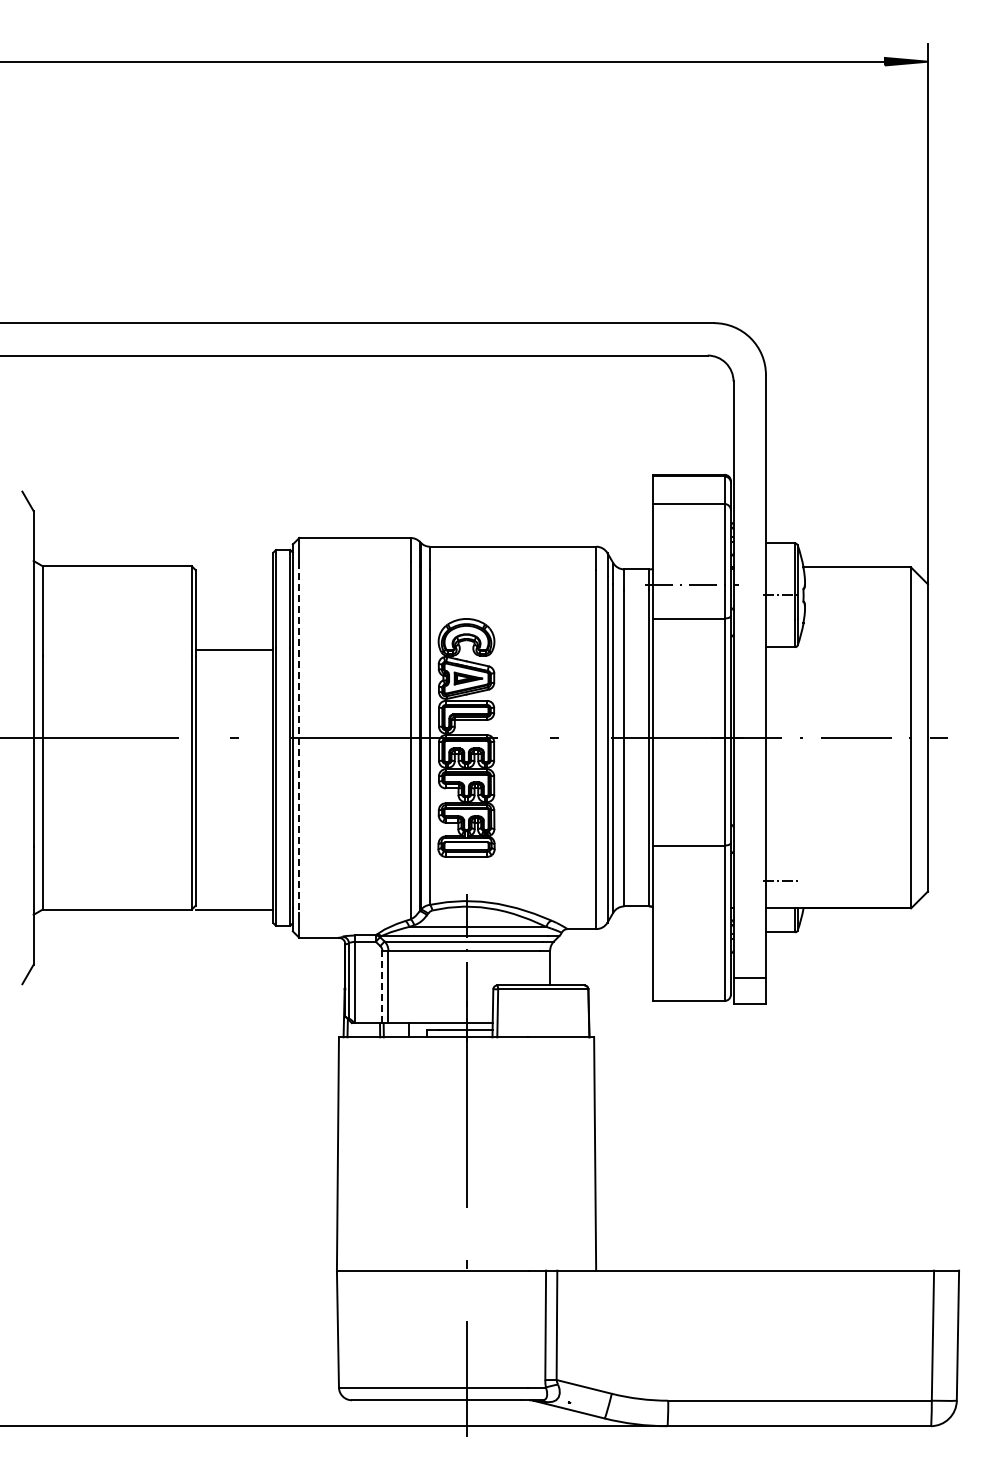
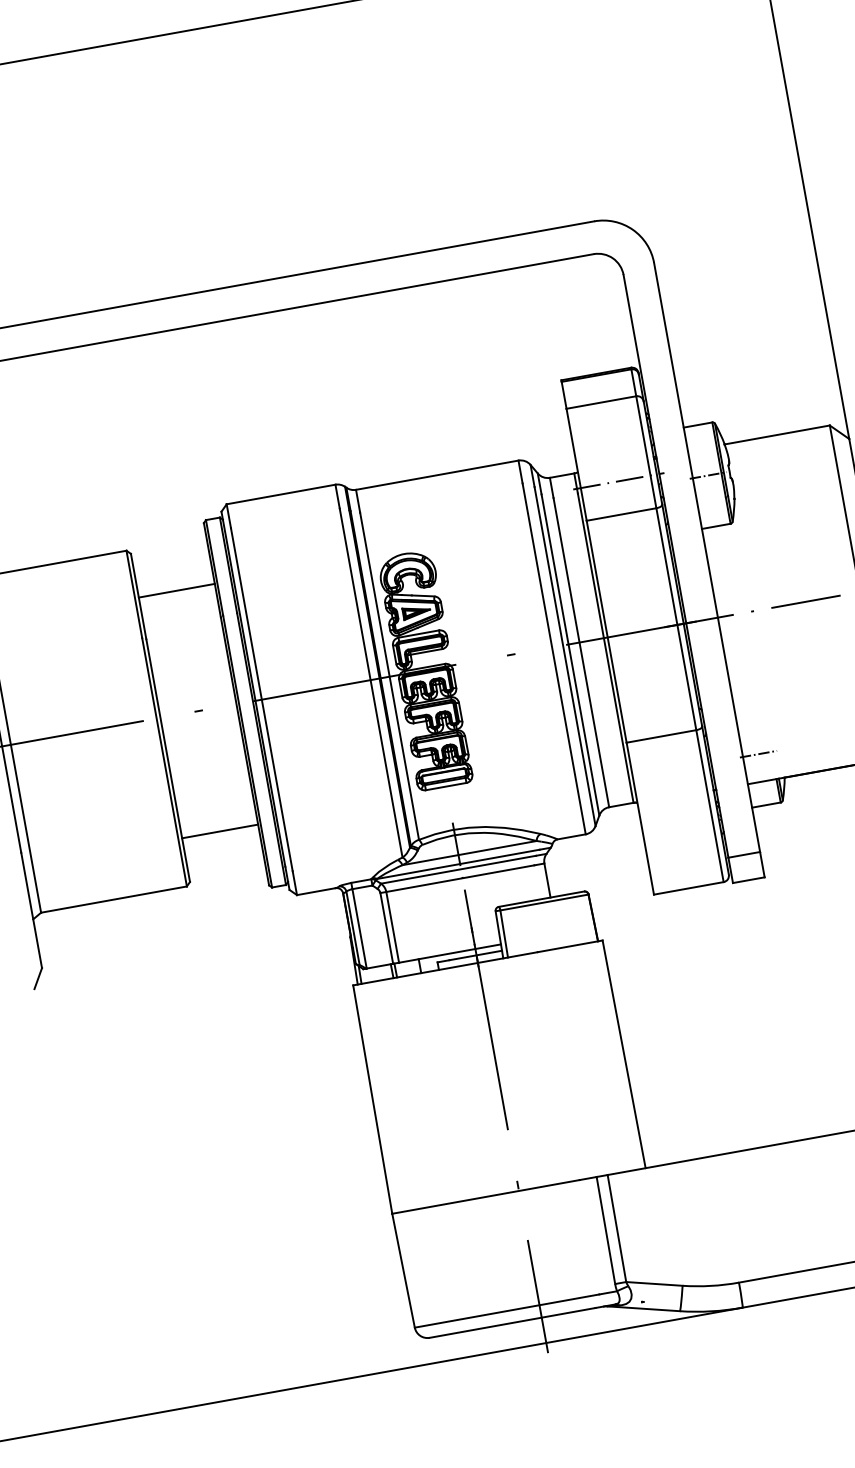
line: (234, 649) -> (176, 590), moved
line: (299, 738) -> (262, 700), dashed -> solid
line: (234, 910) -> (220, 831), moved
line: (382, 986) -> (386, 928), dashed -> solid

